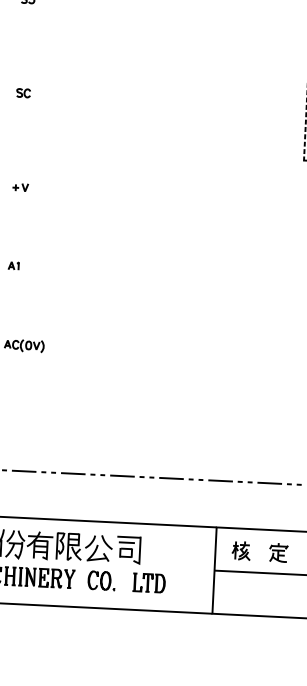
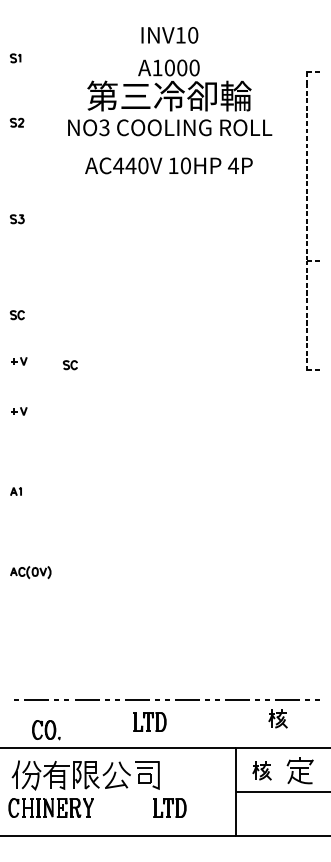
part: (23, 138) -> (19, 361), added
part: (72, 144) -> (69, 365), added
part: (133, 497) -> (149, 721), added
part: (258, 500) -> (277, 718), added
part: (278, 552) -> (300, 770), size x1.4
part: (101, 581) -> (46, 730), moved

